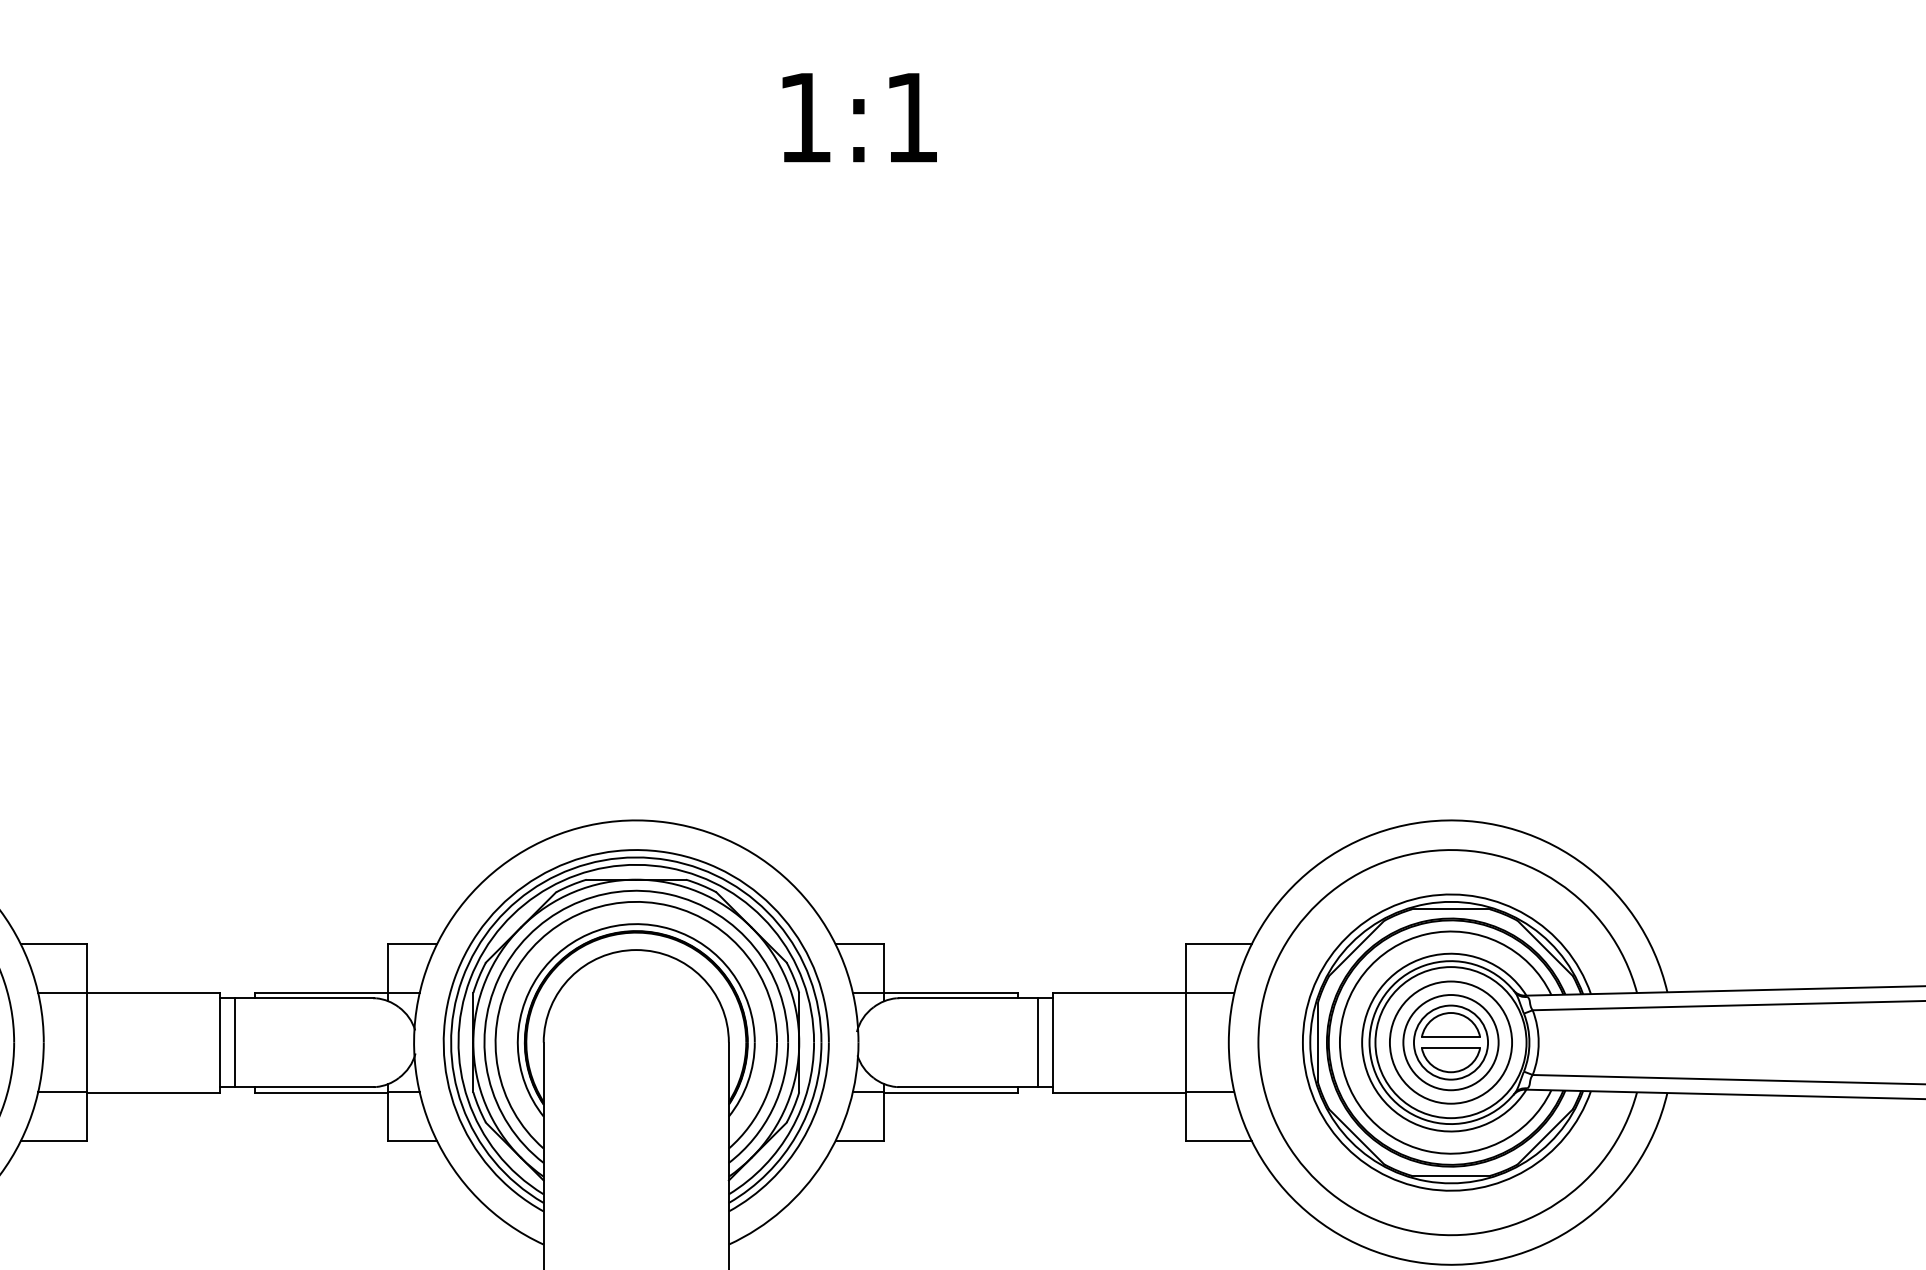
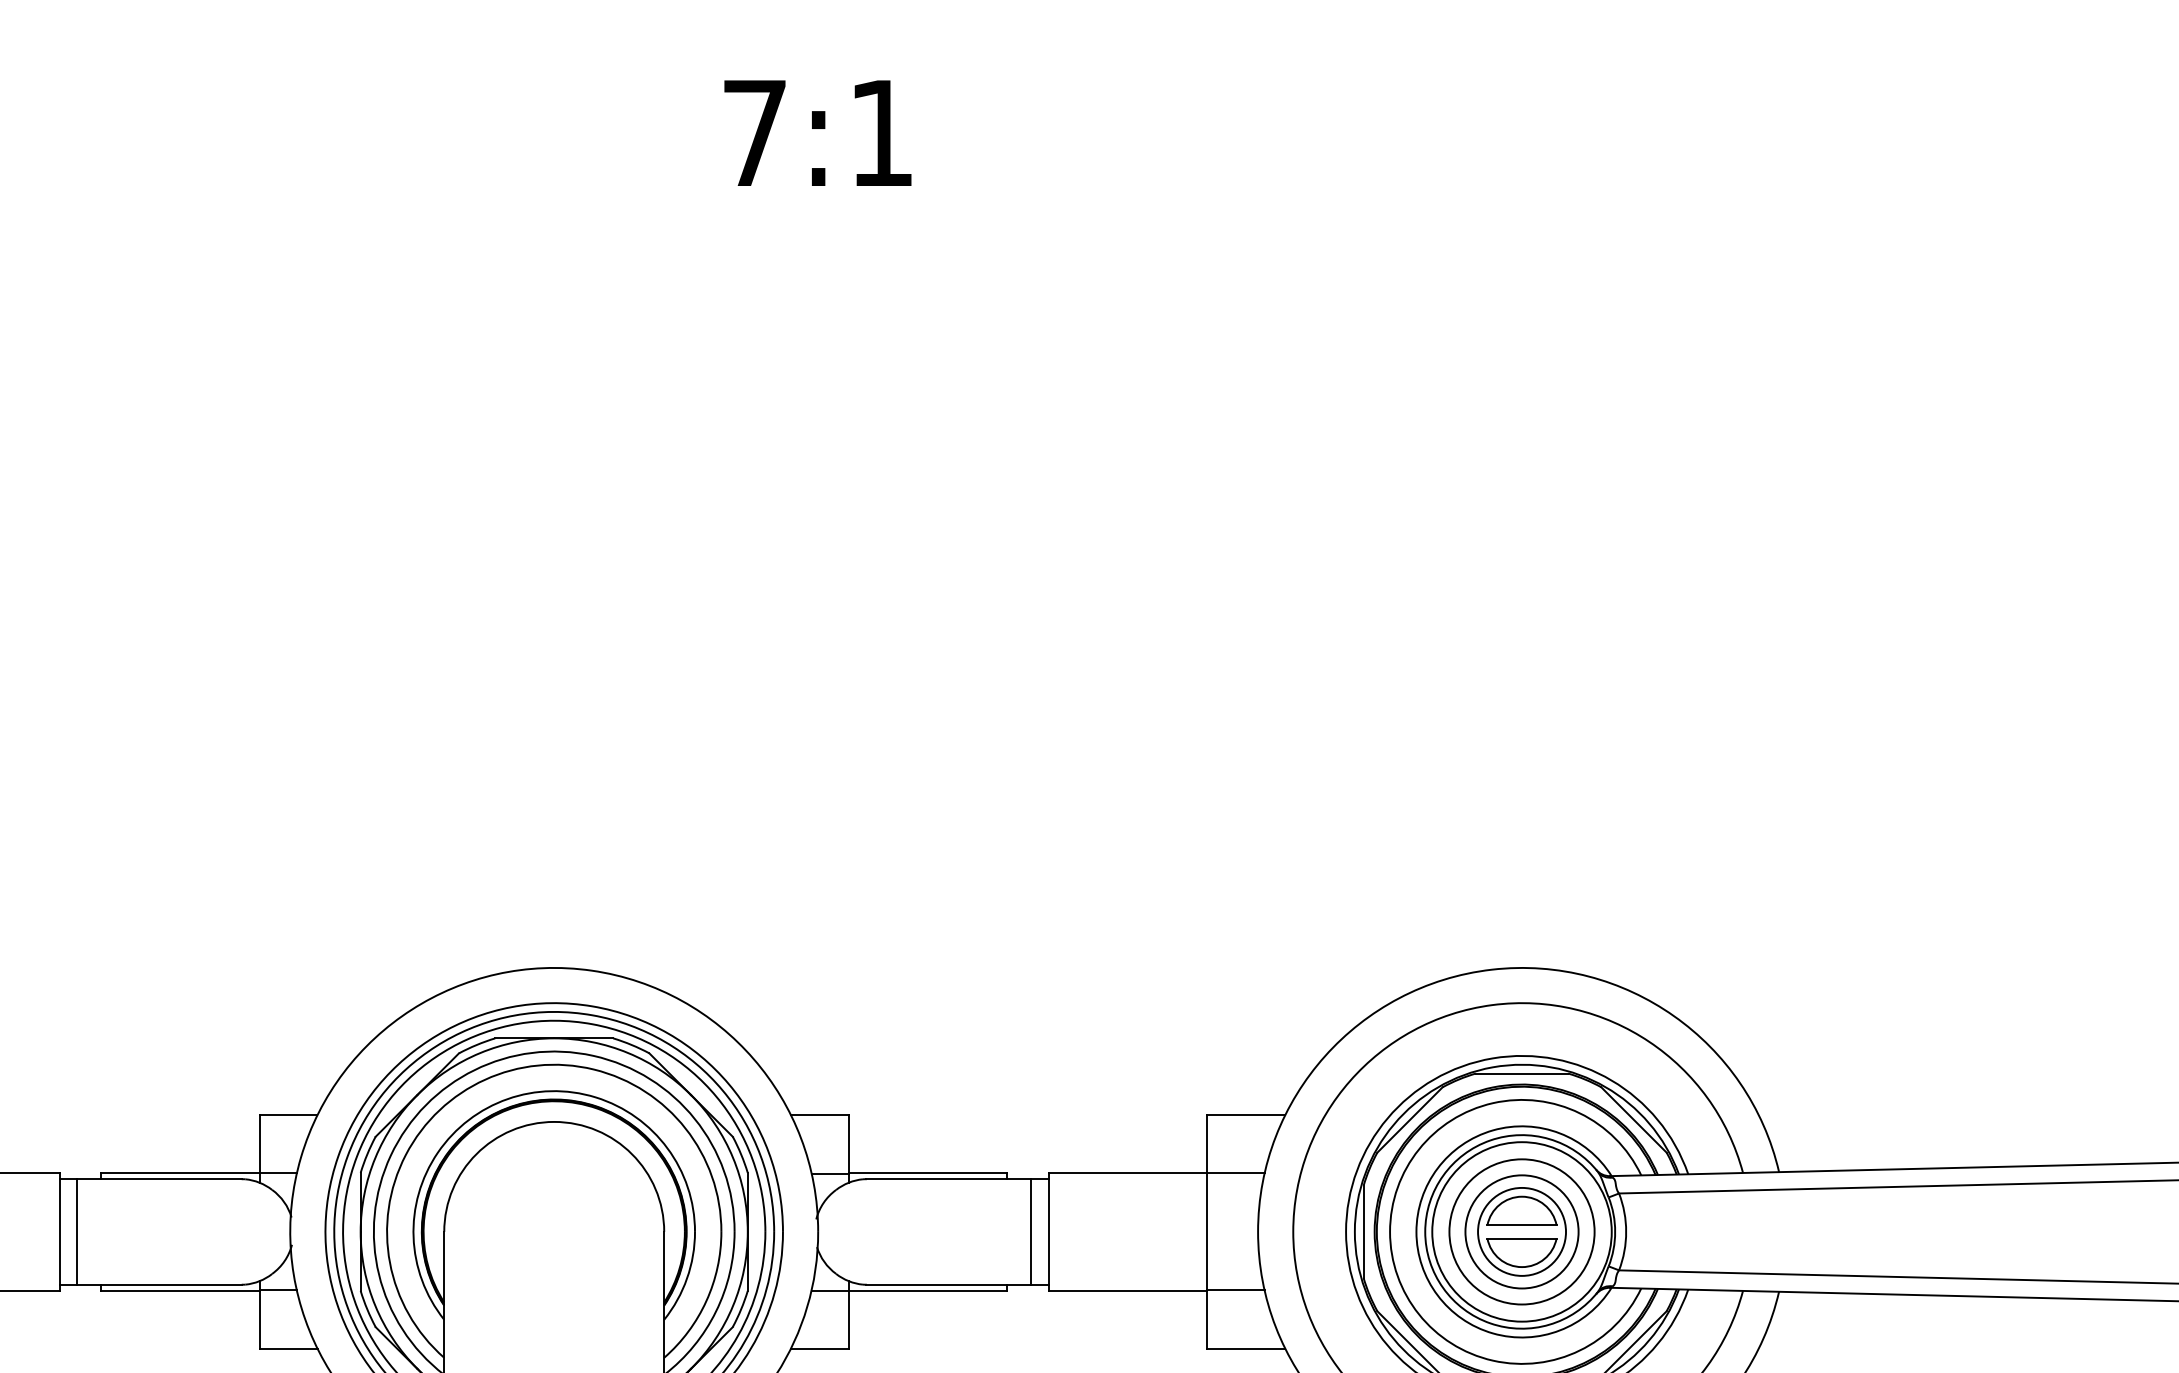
text: (804, 117) -> (754, 132), 1:1 -> 7:1

